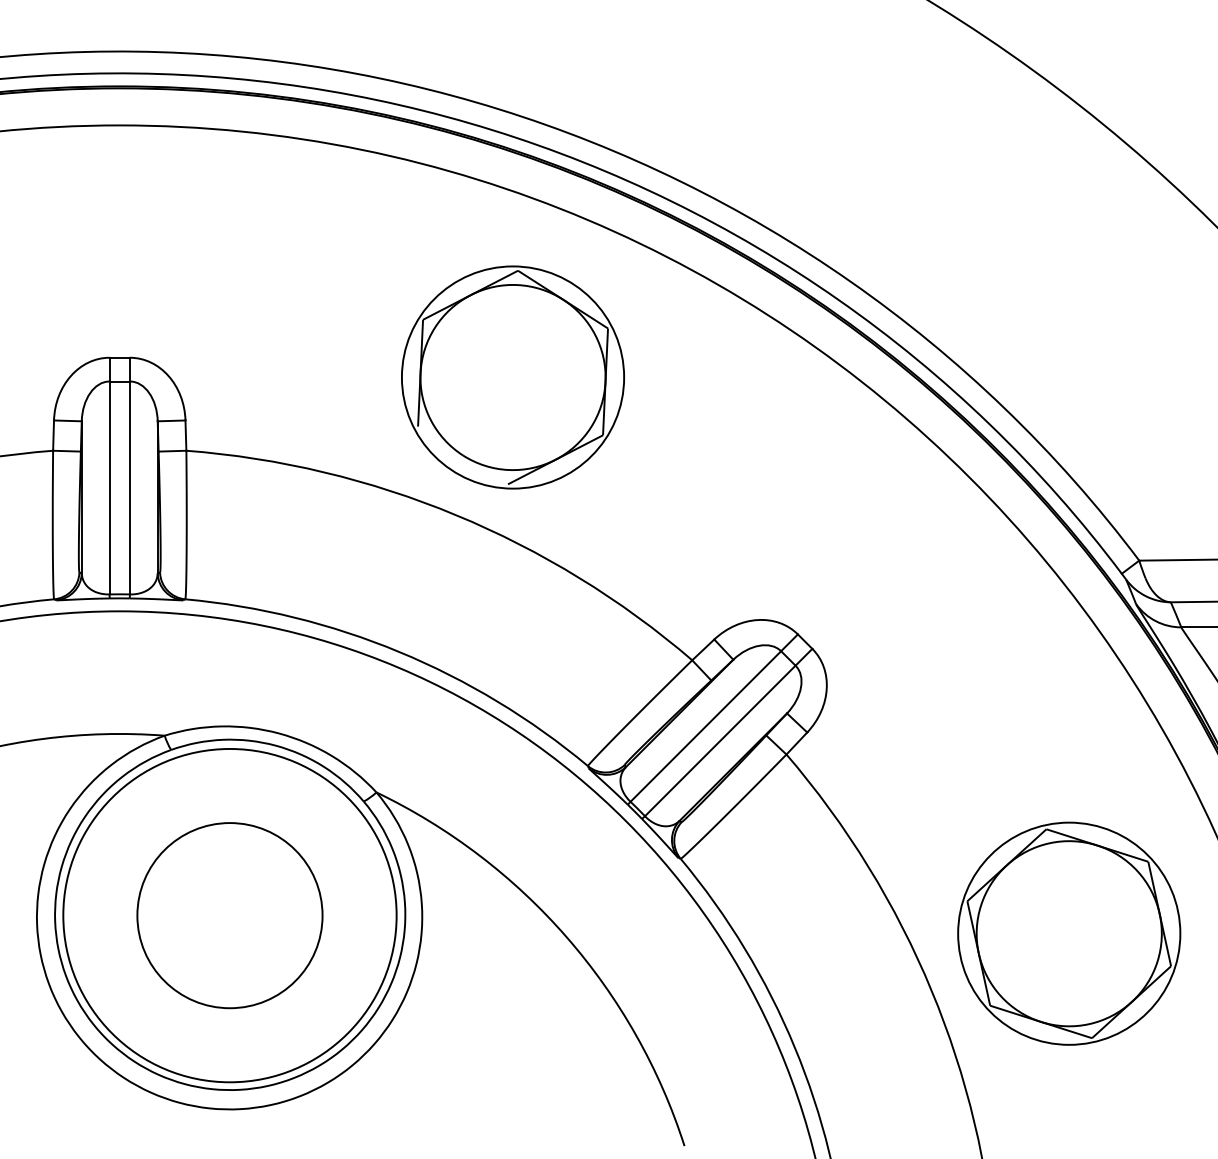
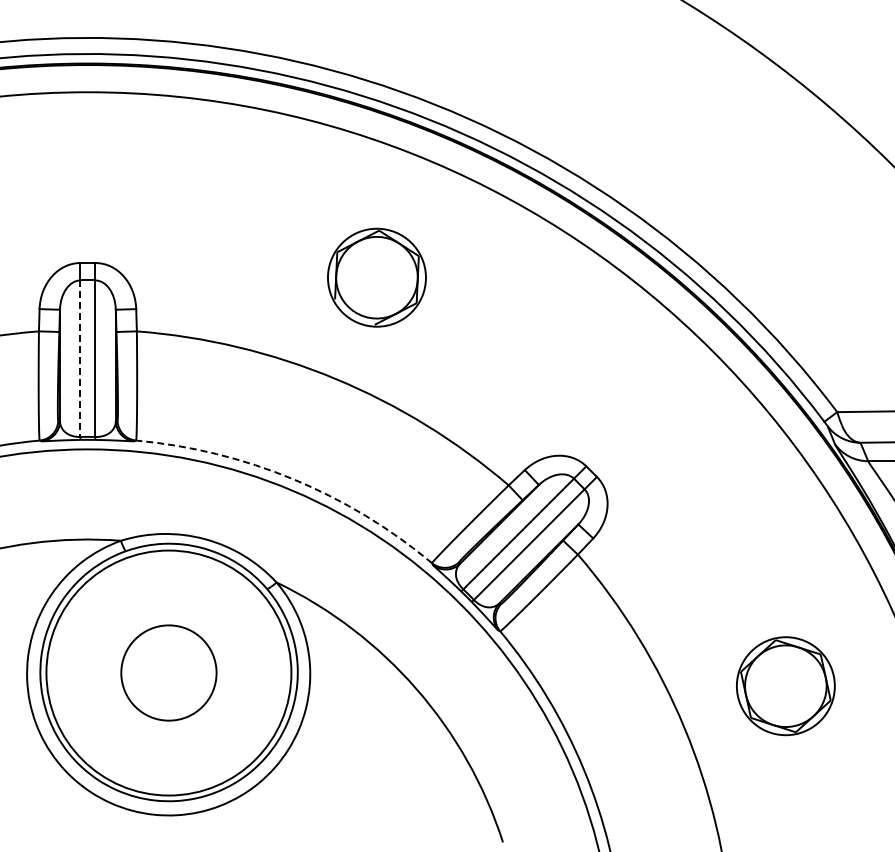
part: (512, 377) -> (376, 277), size x0.6
line: (109, 489) -> (80, 359), solid -> dashed
arc: (399, 652) -> (293, 479), solid -> dashed
circle: (229, 914) -> (168, 672), size x0.7
part: (1068, 932) -> (785, 685), size x0.6

